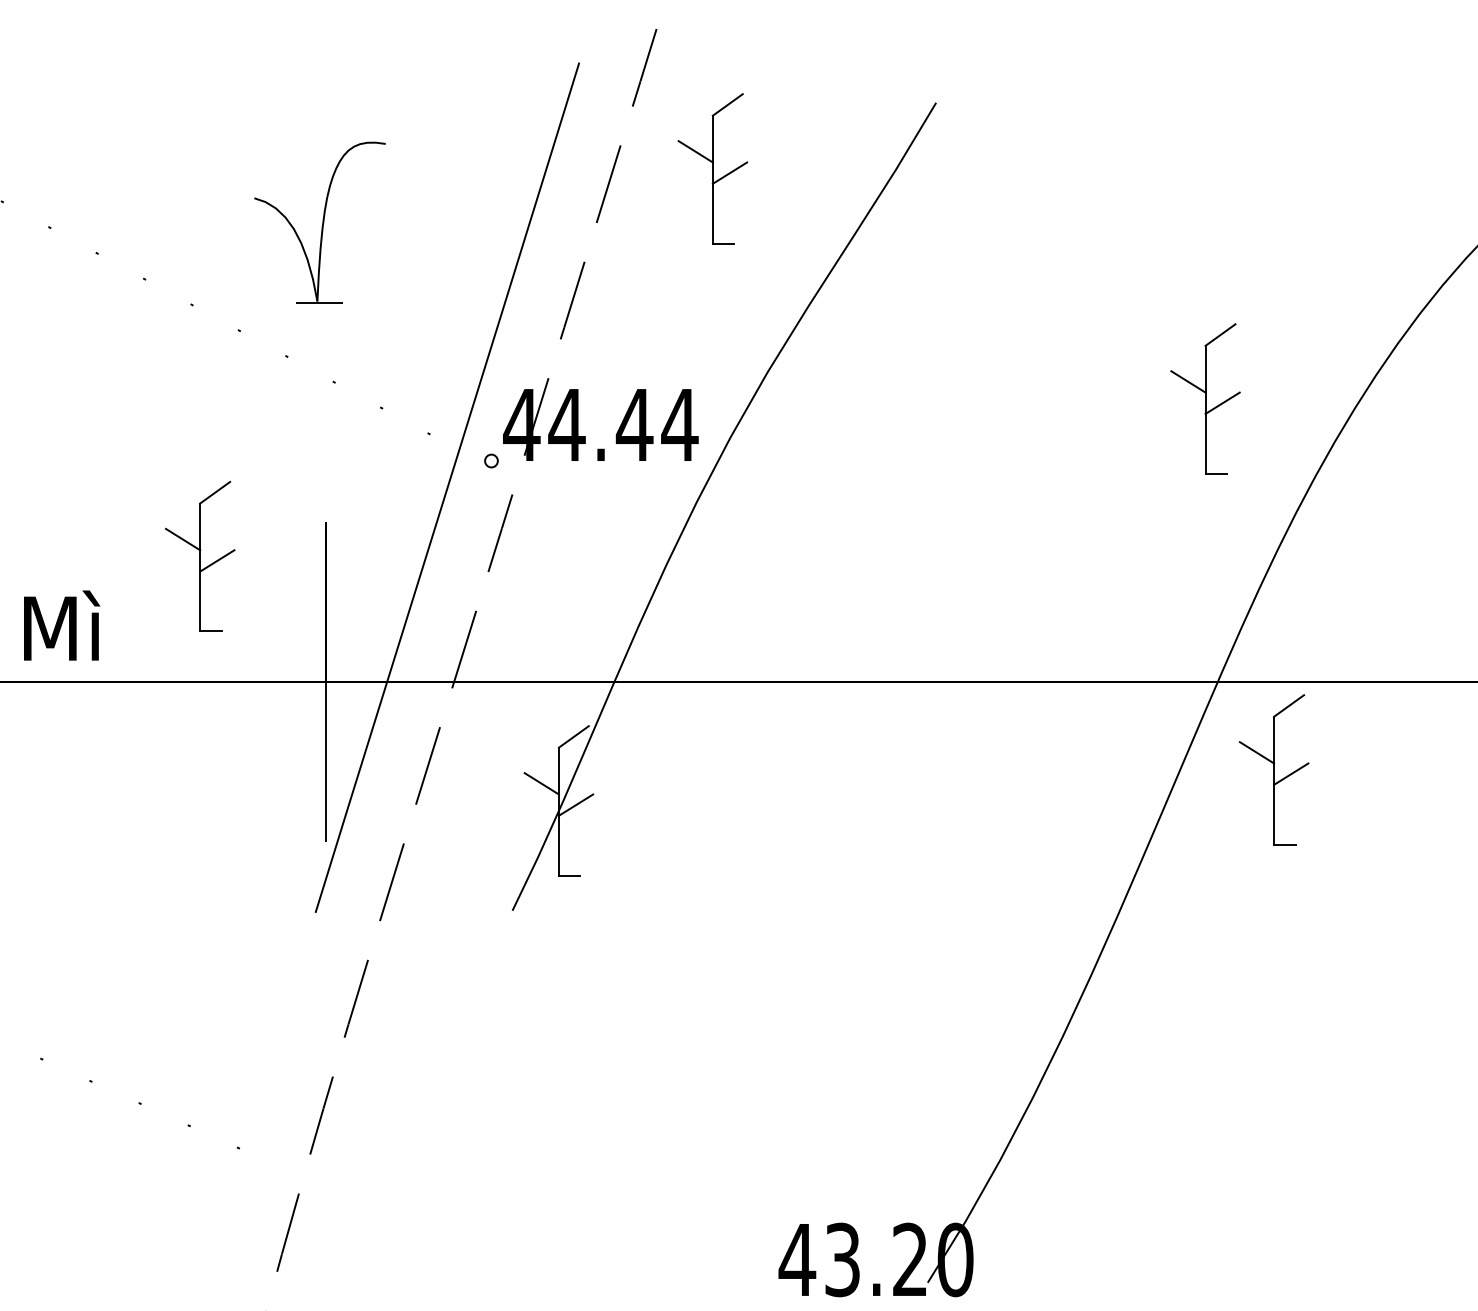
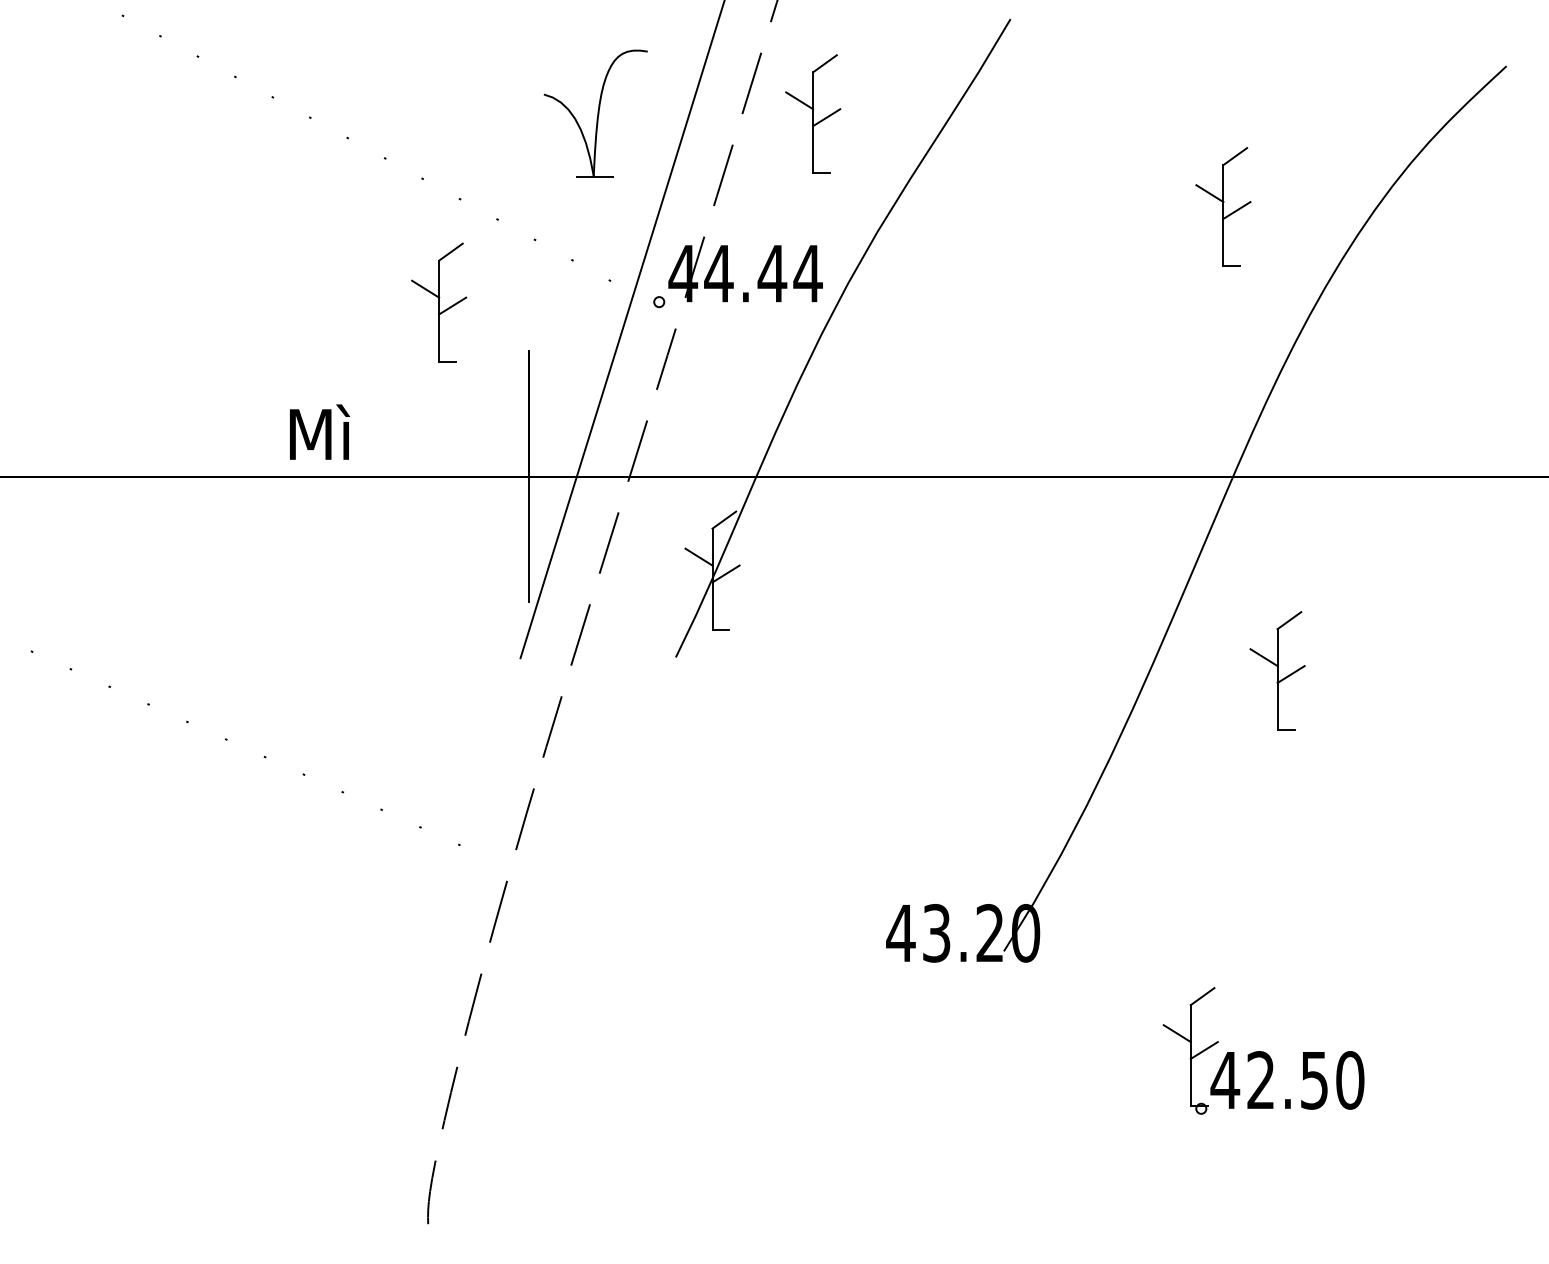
part: (713, 167) -> (813, 113), moved
part: (319, 222) -> (595, 113), moved
part: (1205, 398) -> (1223, 206), moved
part: (200, 556) -> (439, 302), moved
part: (1273, 769) -> (1277, 670), moved

